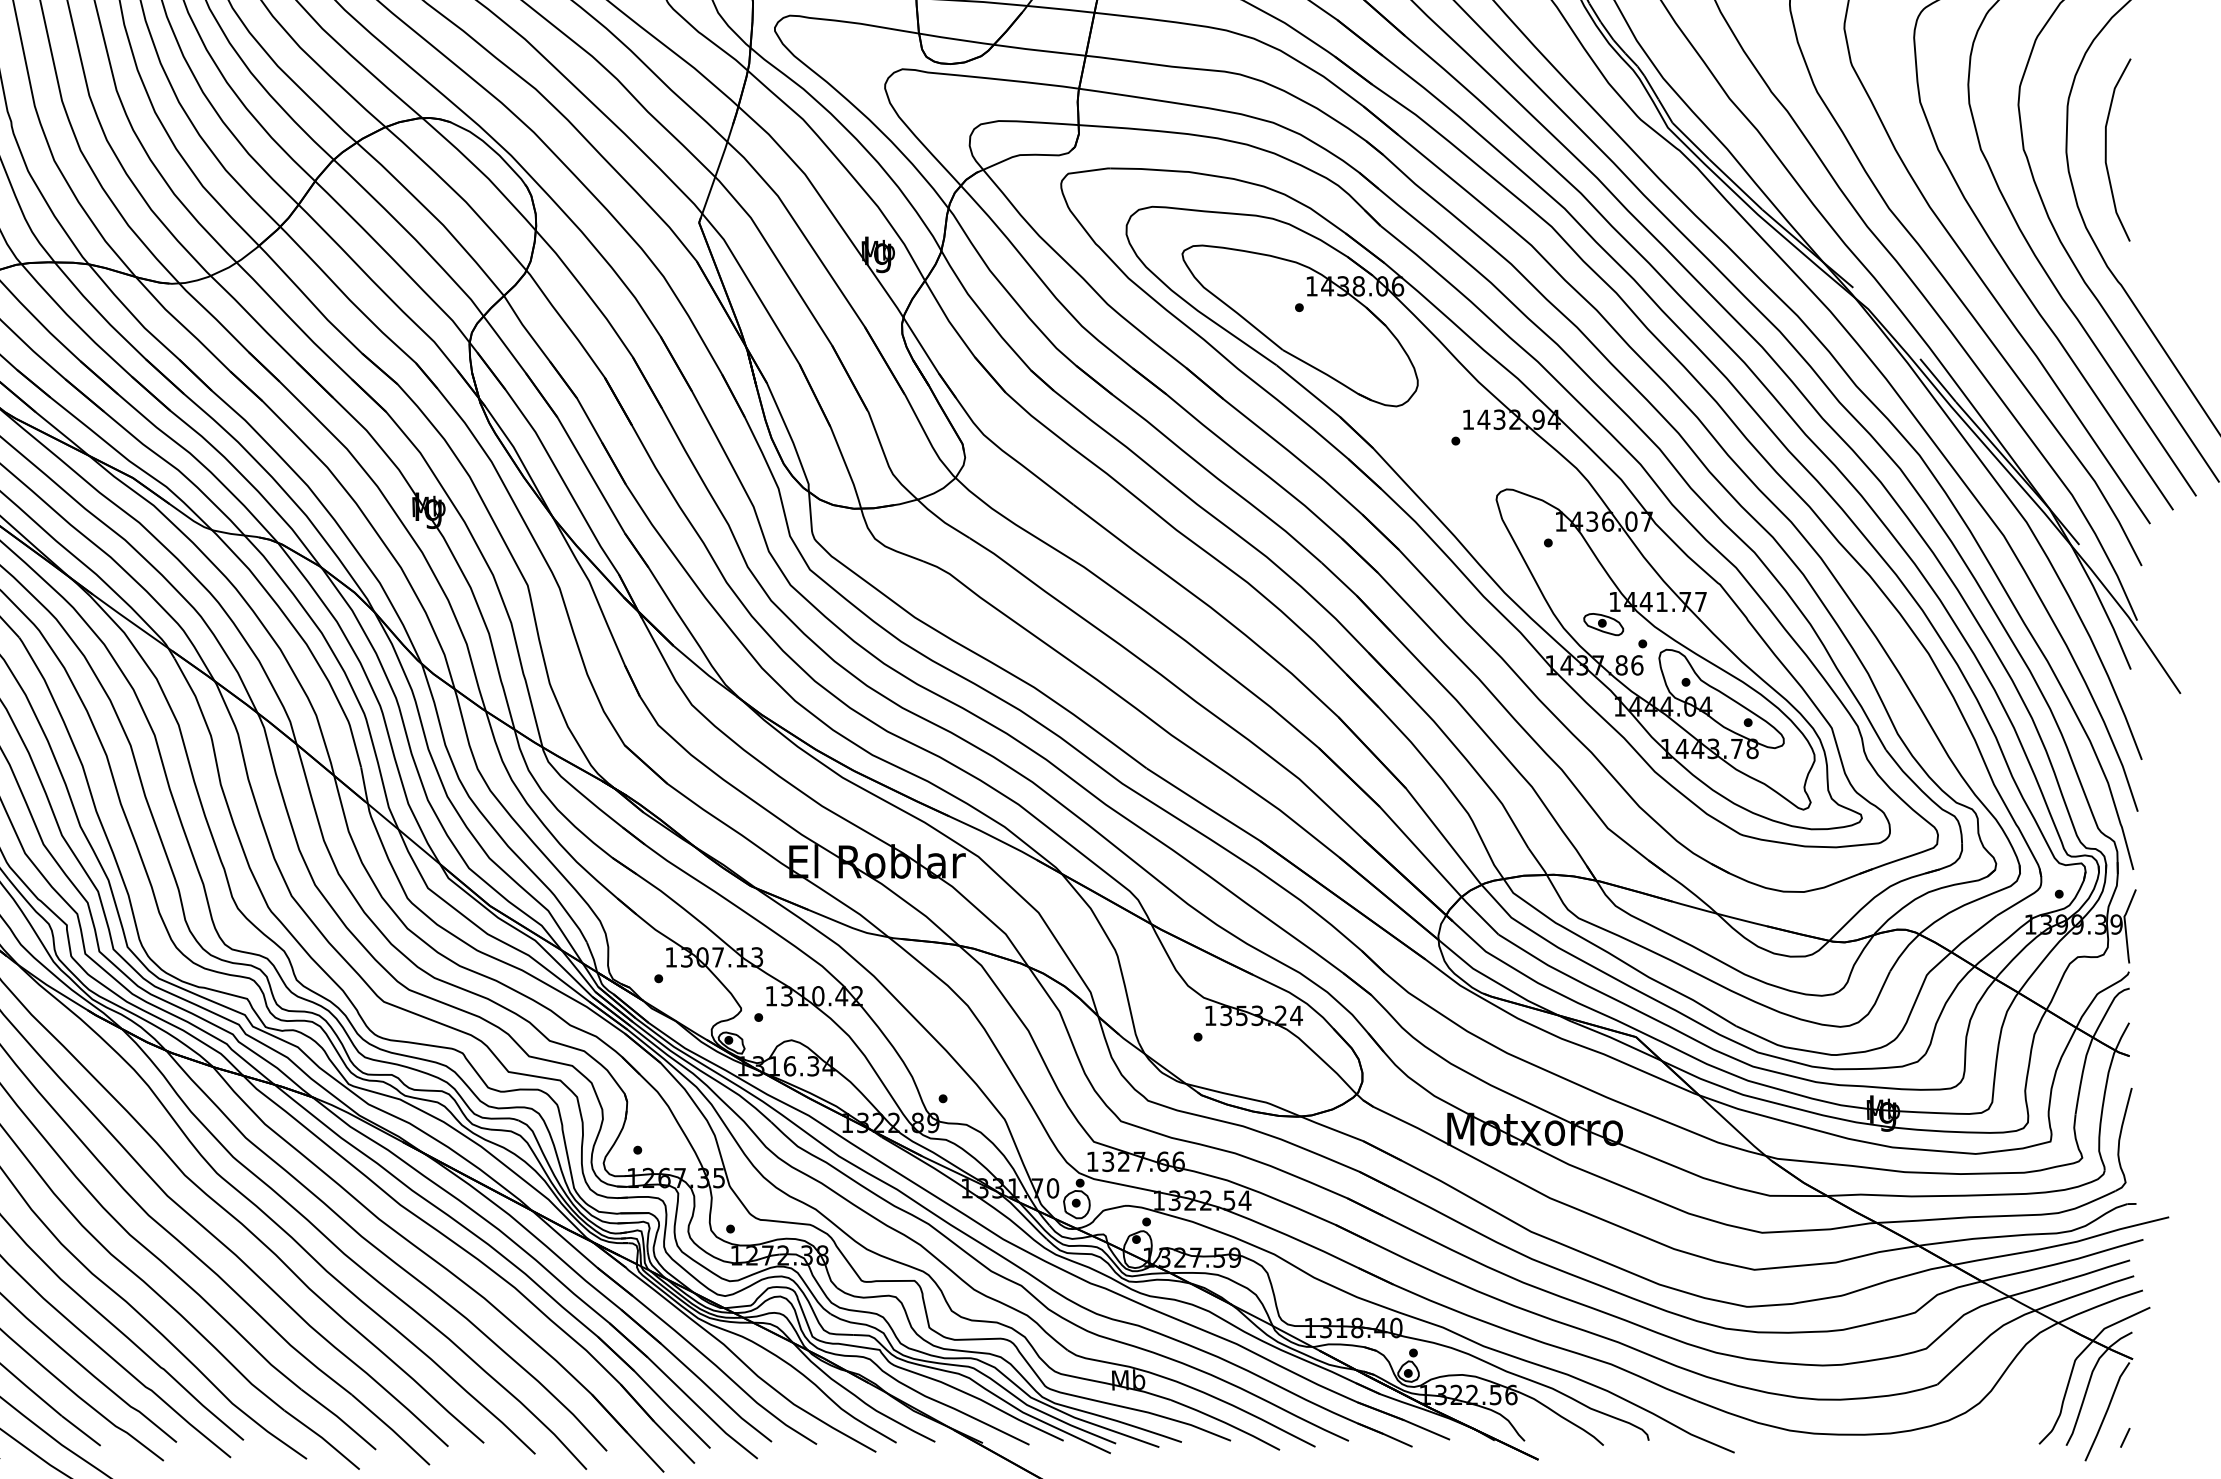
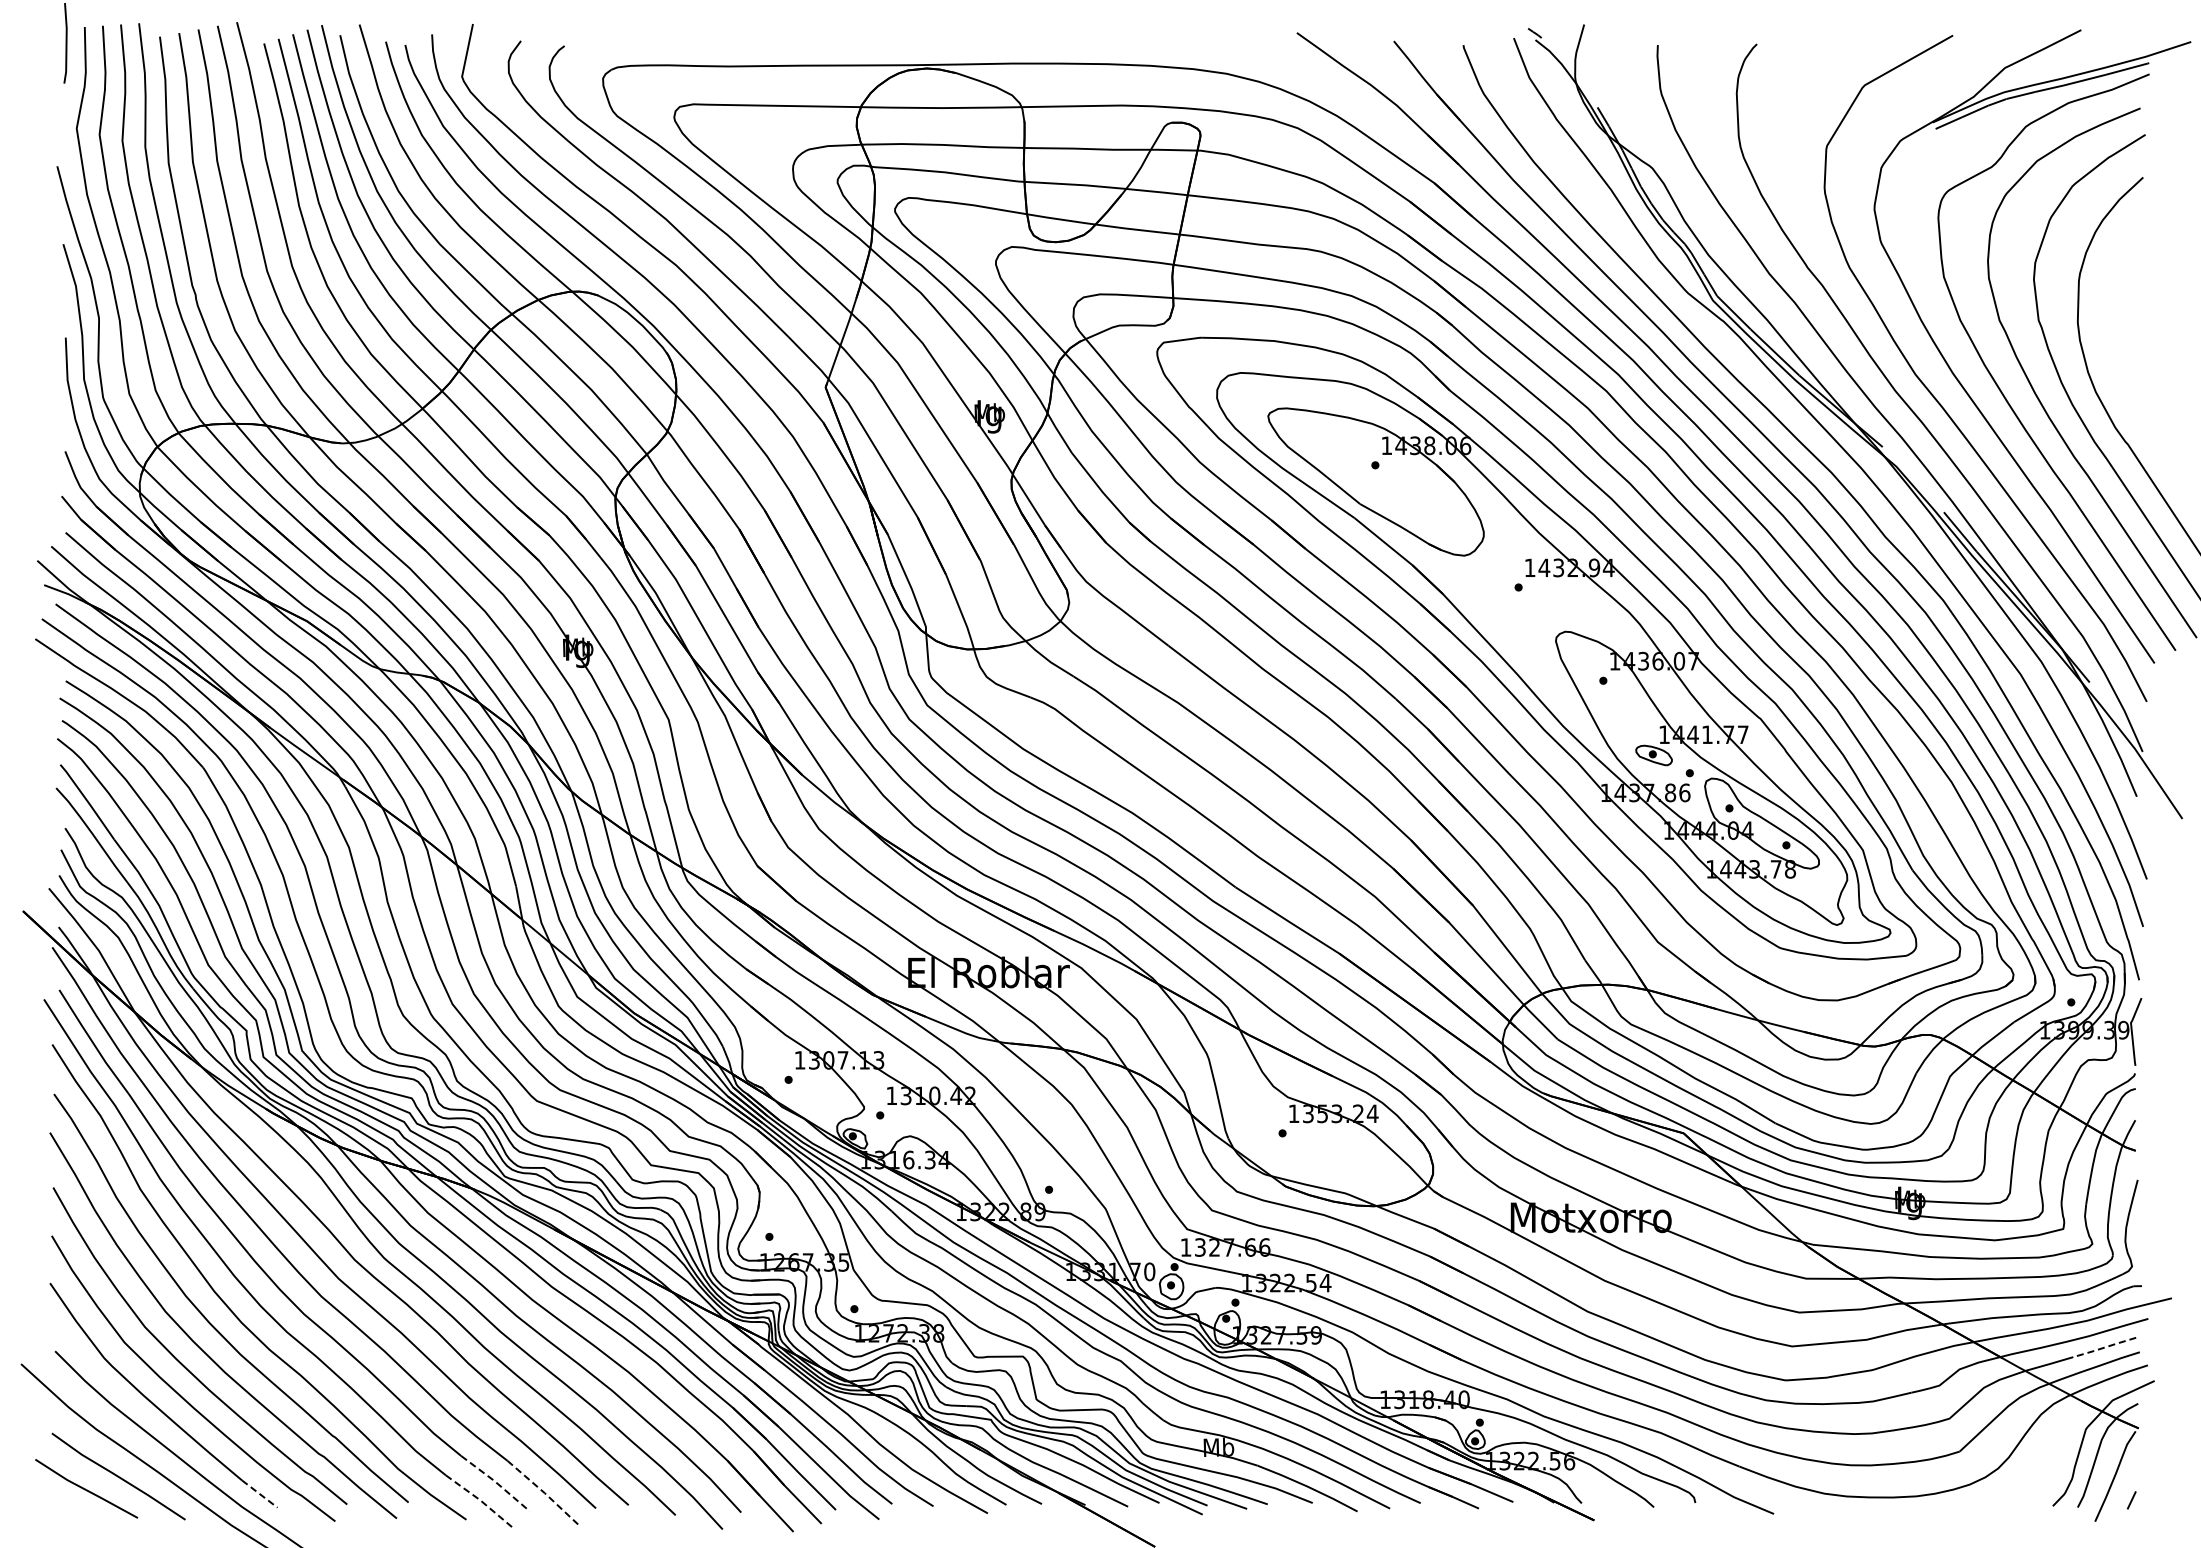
curve: (2106, 149) -> (2114, 320), removed
line: (2094, 1270) -> (2103, 1347), solid -> dashed
line: (339, 1418) -> (496, 1482), solid -> dashed
line: (392, 1429) -> (544, 1492), solid -> dashed
line: (82, 1431) -> (260, 1494), solid -> dashed
line: (322, 1438) -> (480, 1500), solid -> dashed

